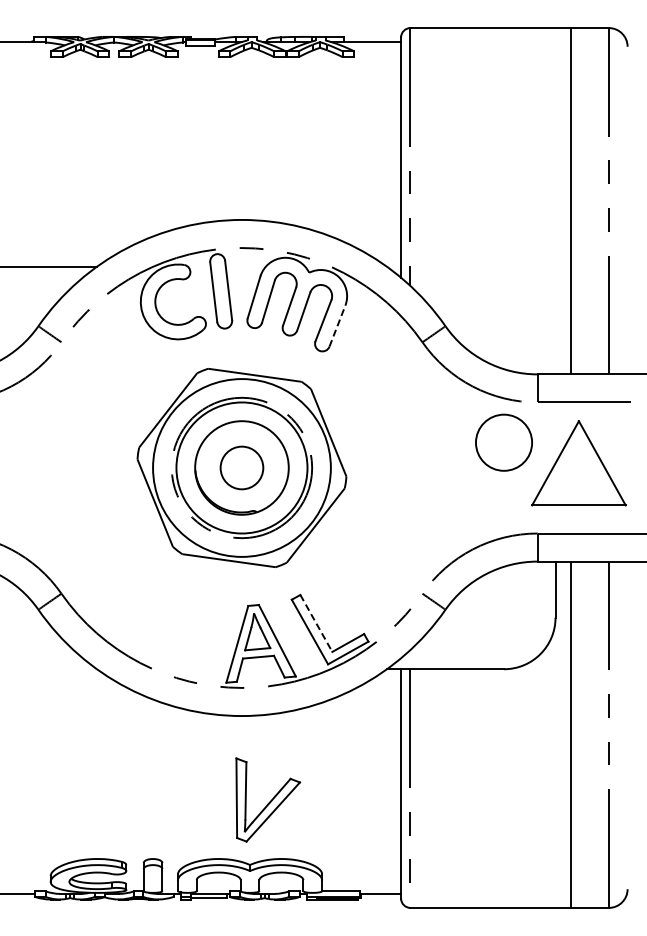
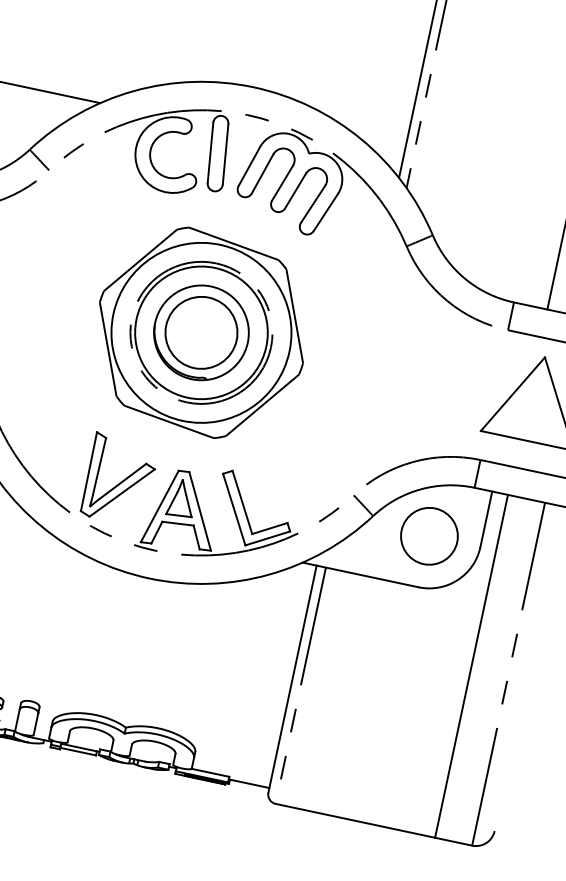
line: (337, 326) -> (325, 212), dashed -> solid
circle: (503, 442) -> (428, 535), moved
circle: (241, 467) -> (201, 332), size x1.67
line: (316, 623) -> (242, 502), dashed -> solid
part: (268, 799) -> (120, 479), moved

